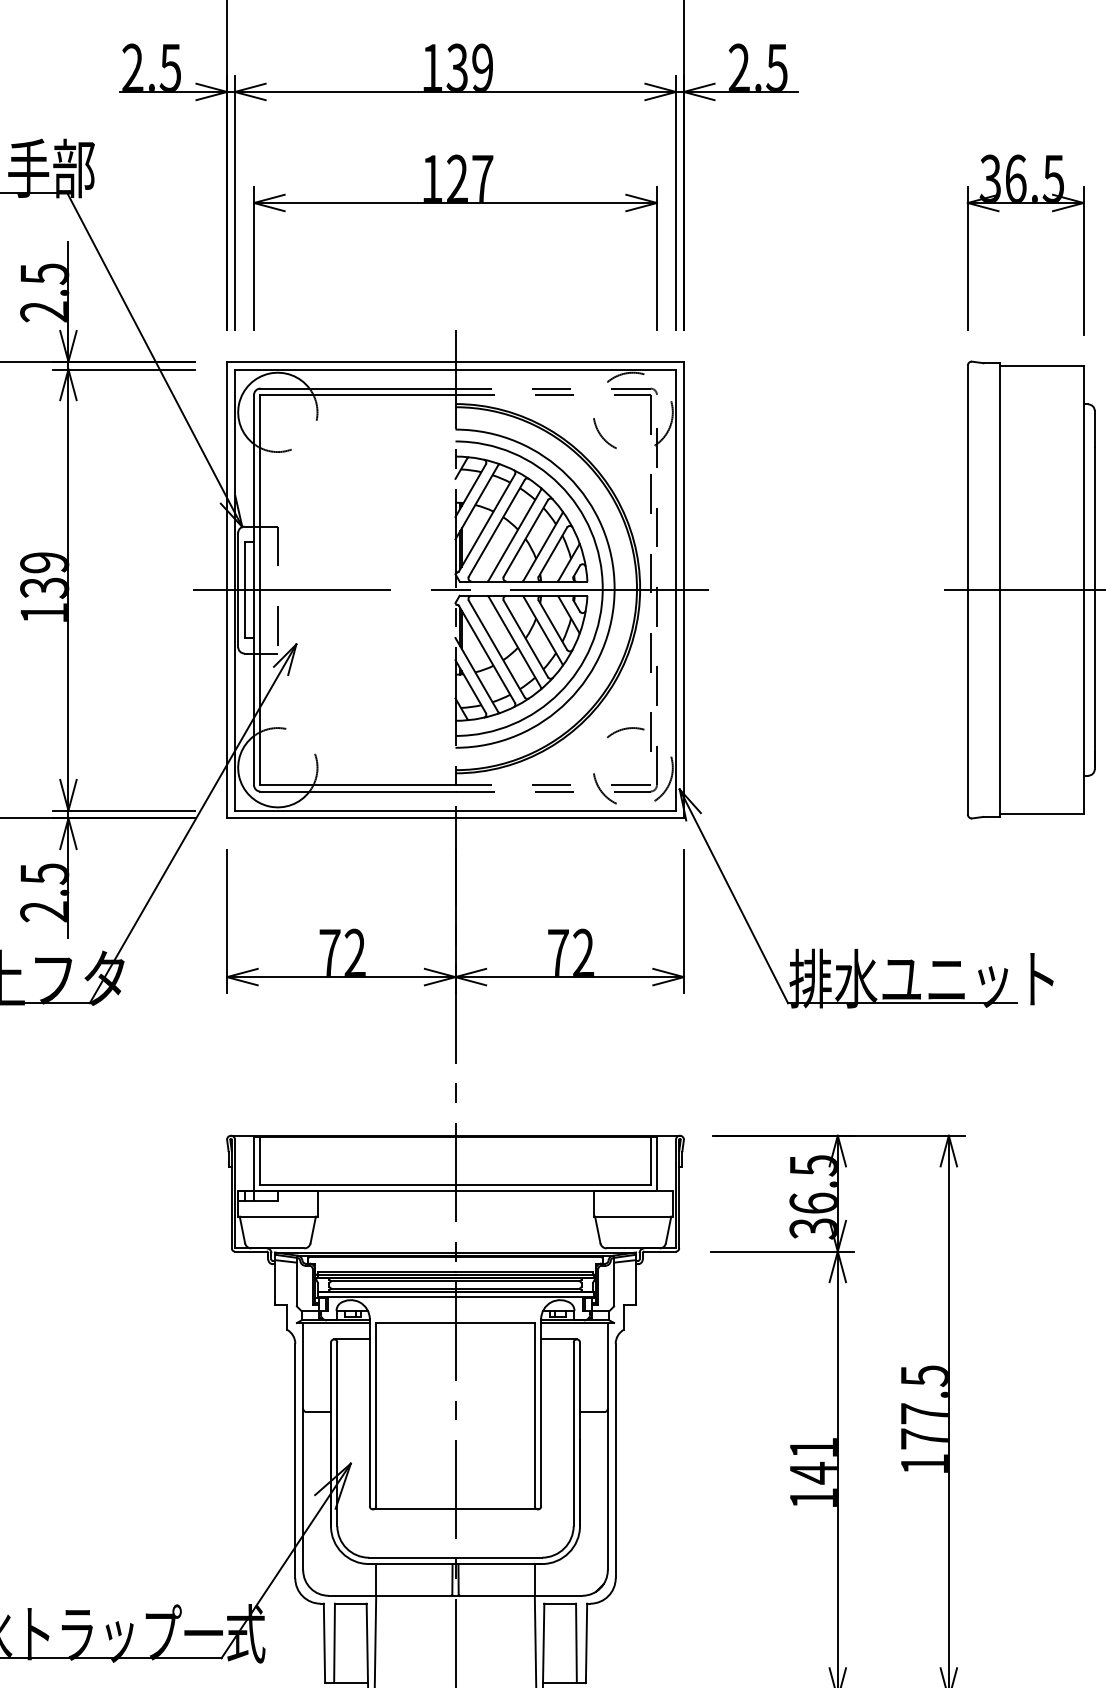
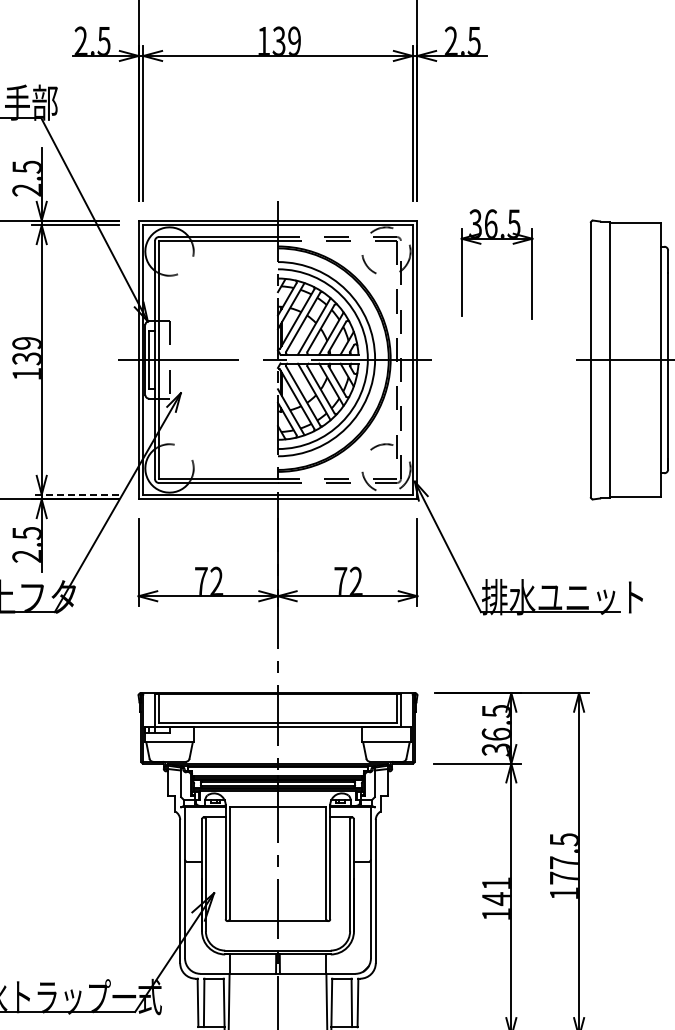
part: (454, 204) -> (277, 124), removed
part: (1024, 204) -> (496, 239), moved
line: (123, 810) -> (75, 494), solid -> dashed

